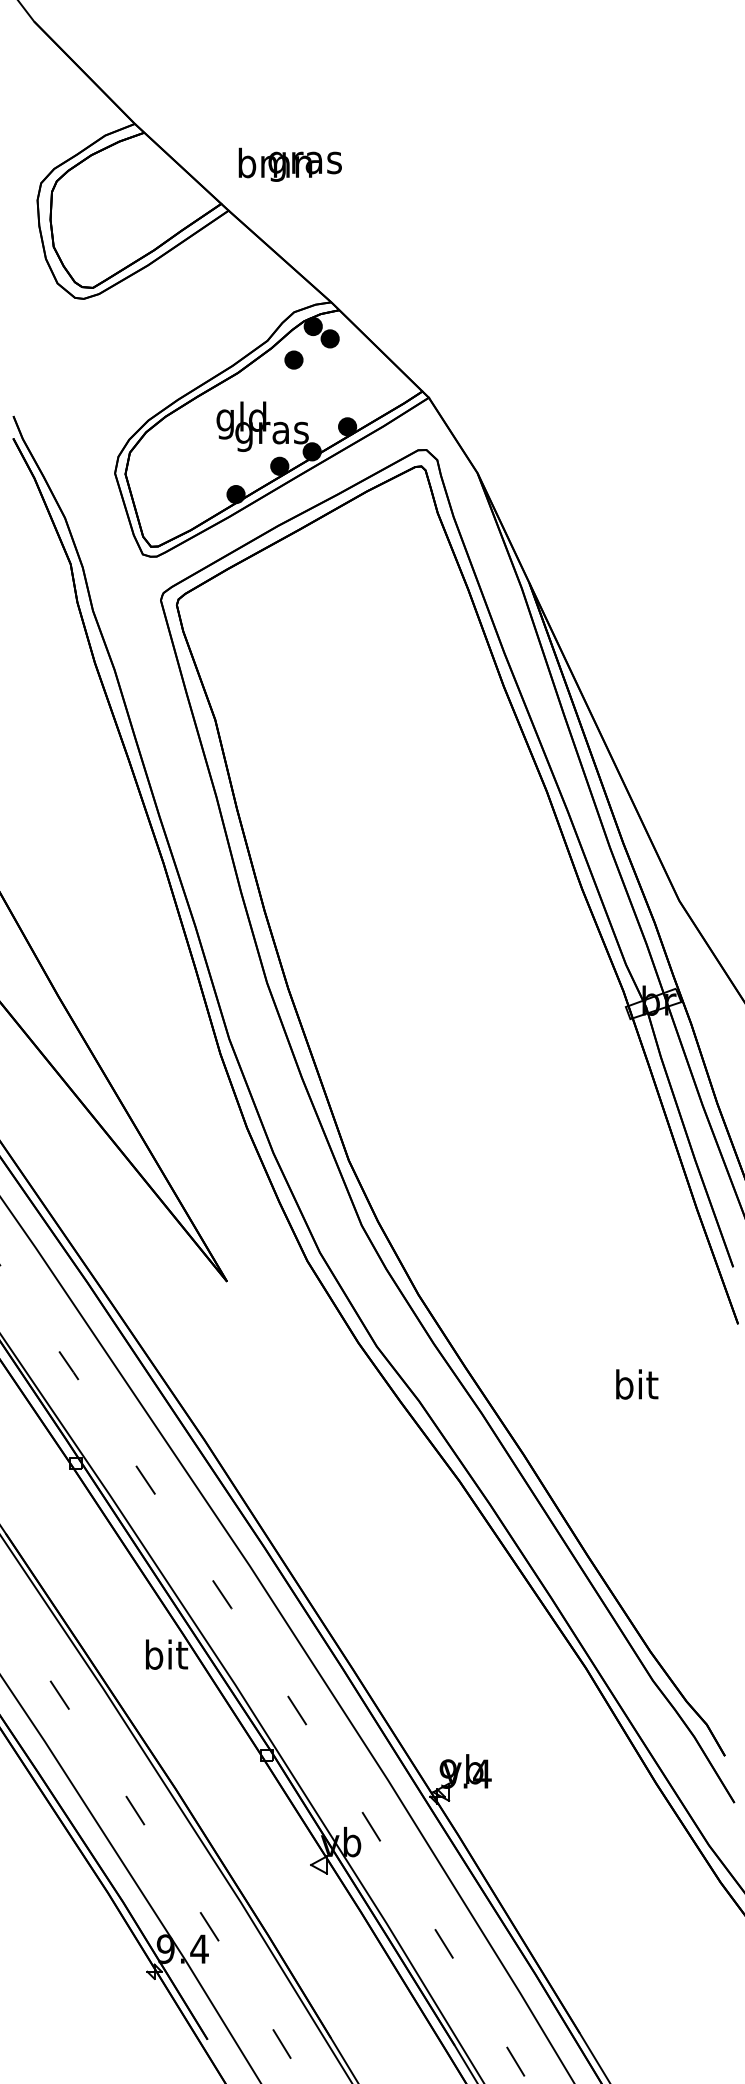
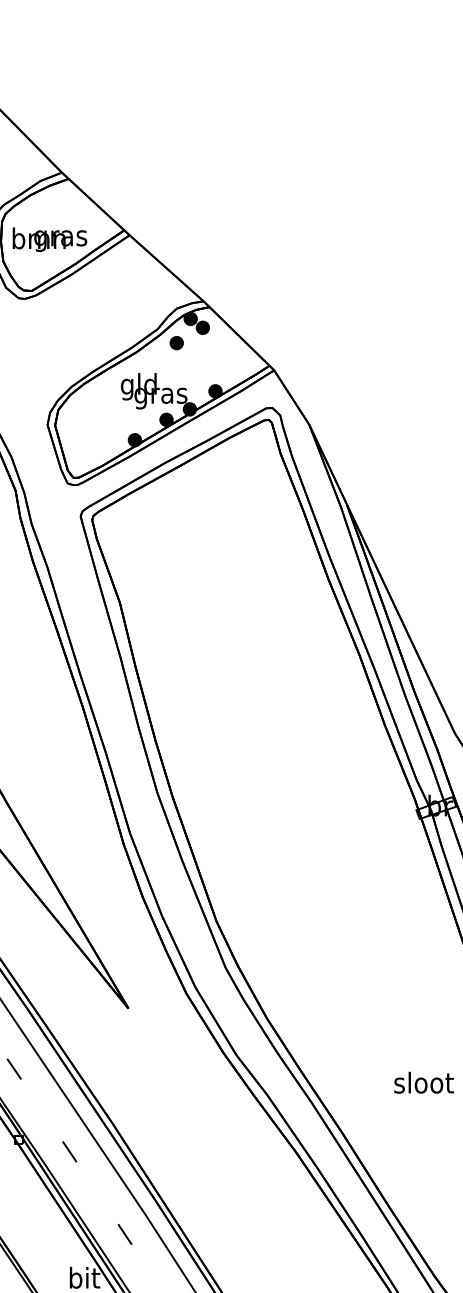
text: (289, 164) -> (49, 239), moved
text: (636, 1384) -> (424, 1082), bit -> sloot

